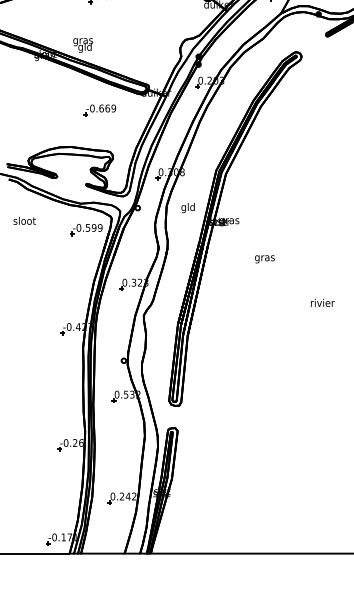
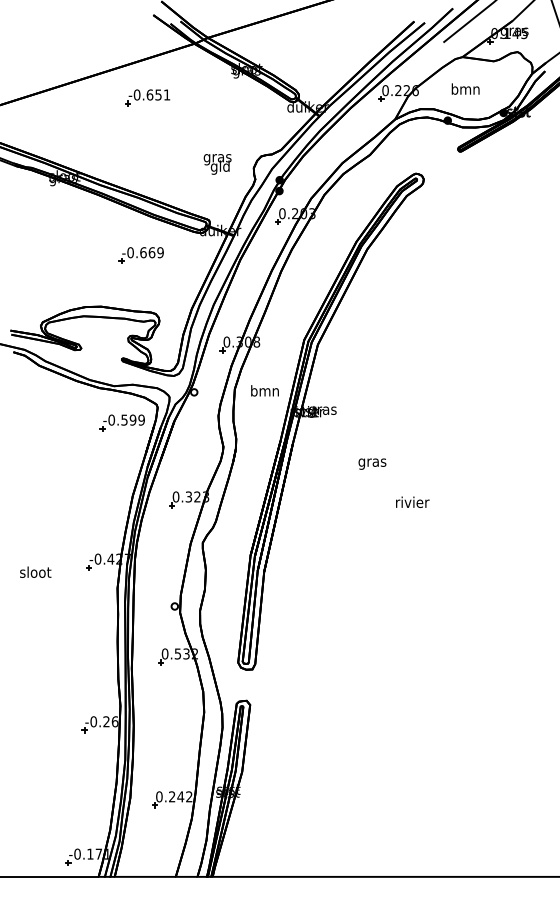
text: (83, 45) -> (217, 164), moved
text: (187, 208) -> (264, 392), gld -> bmn
text: (24, 220) -> (35, 571), moved
text: (322, 302) -> (412, 501), moved

